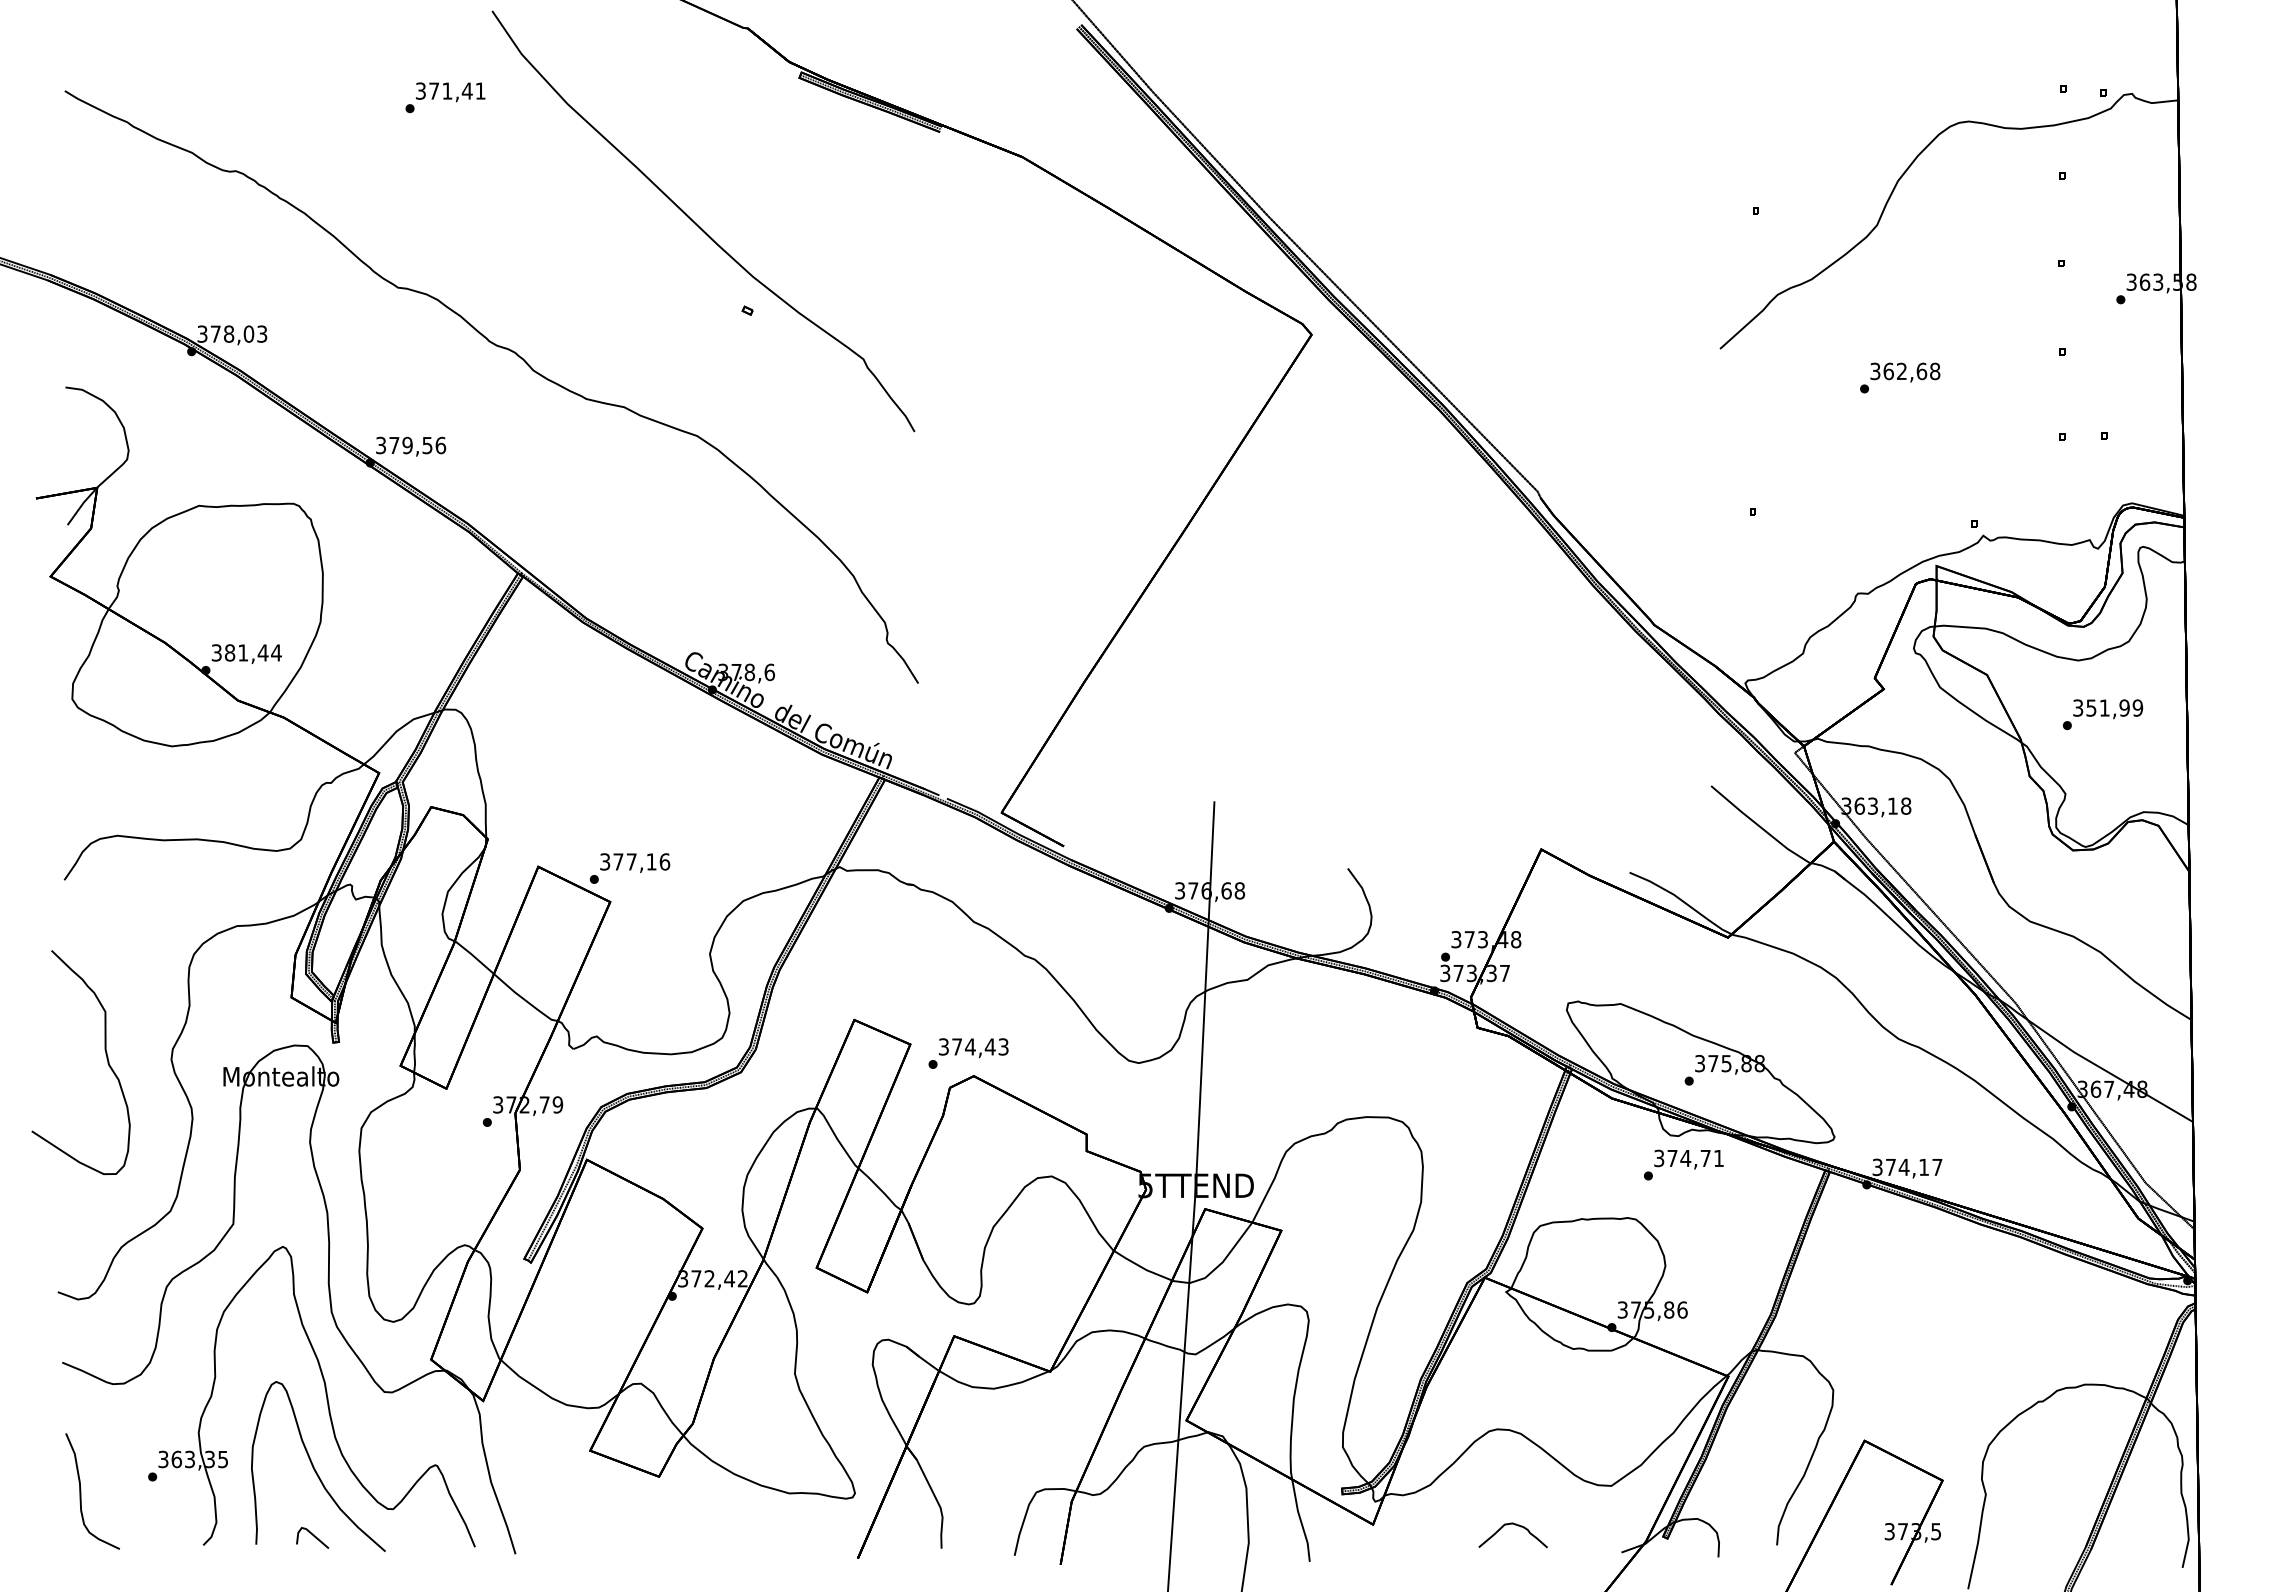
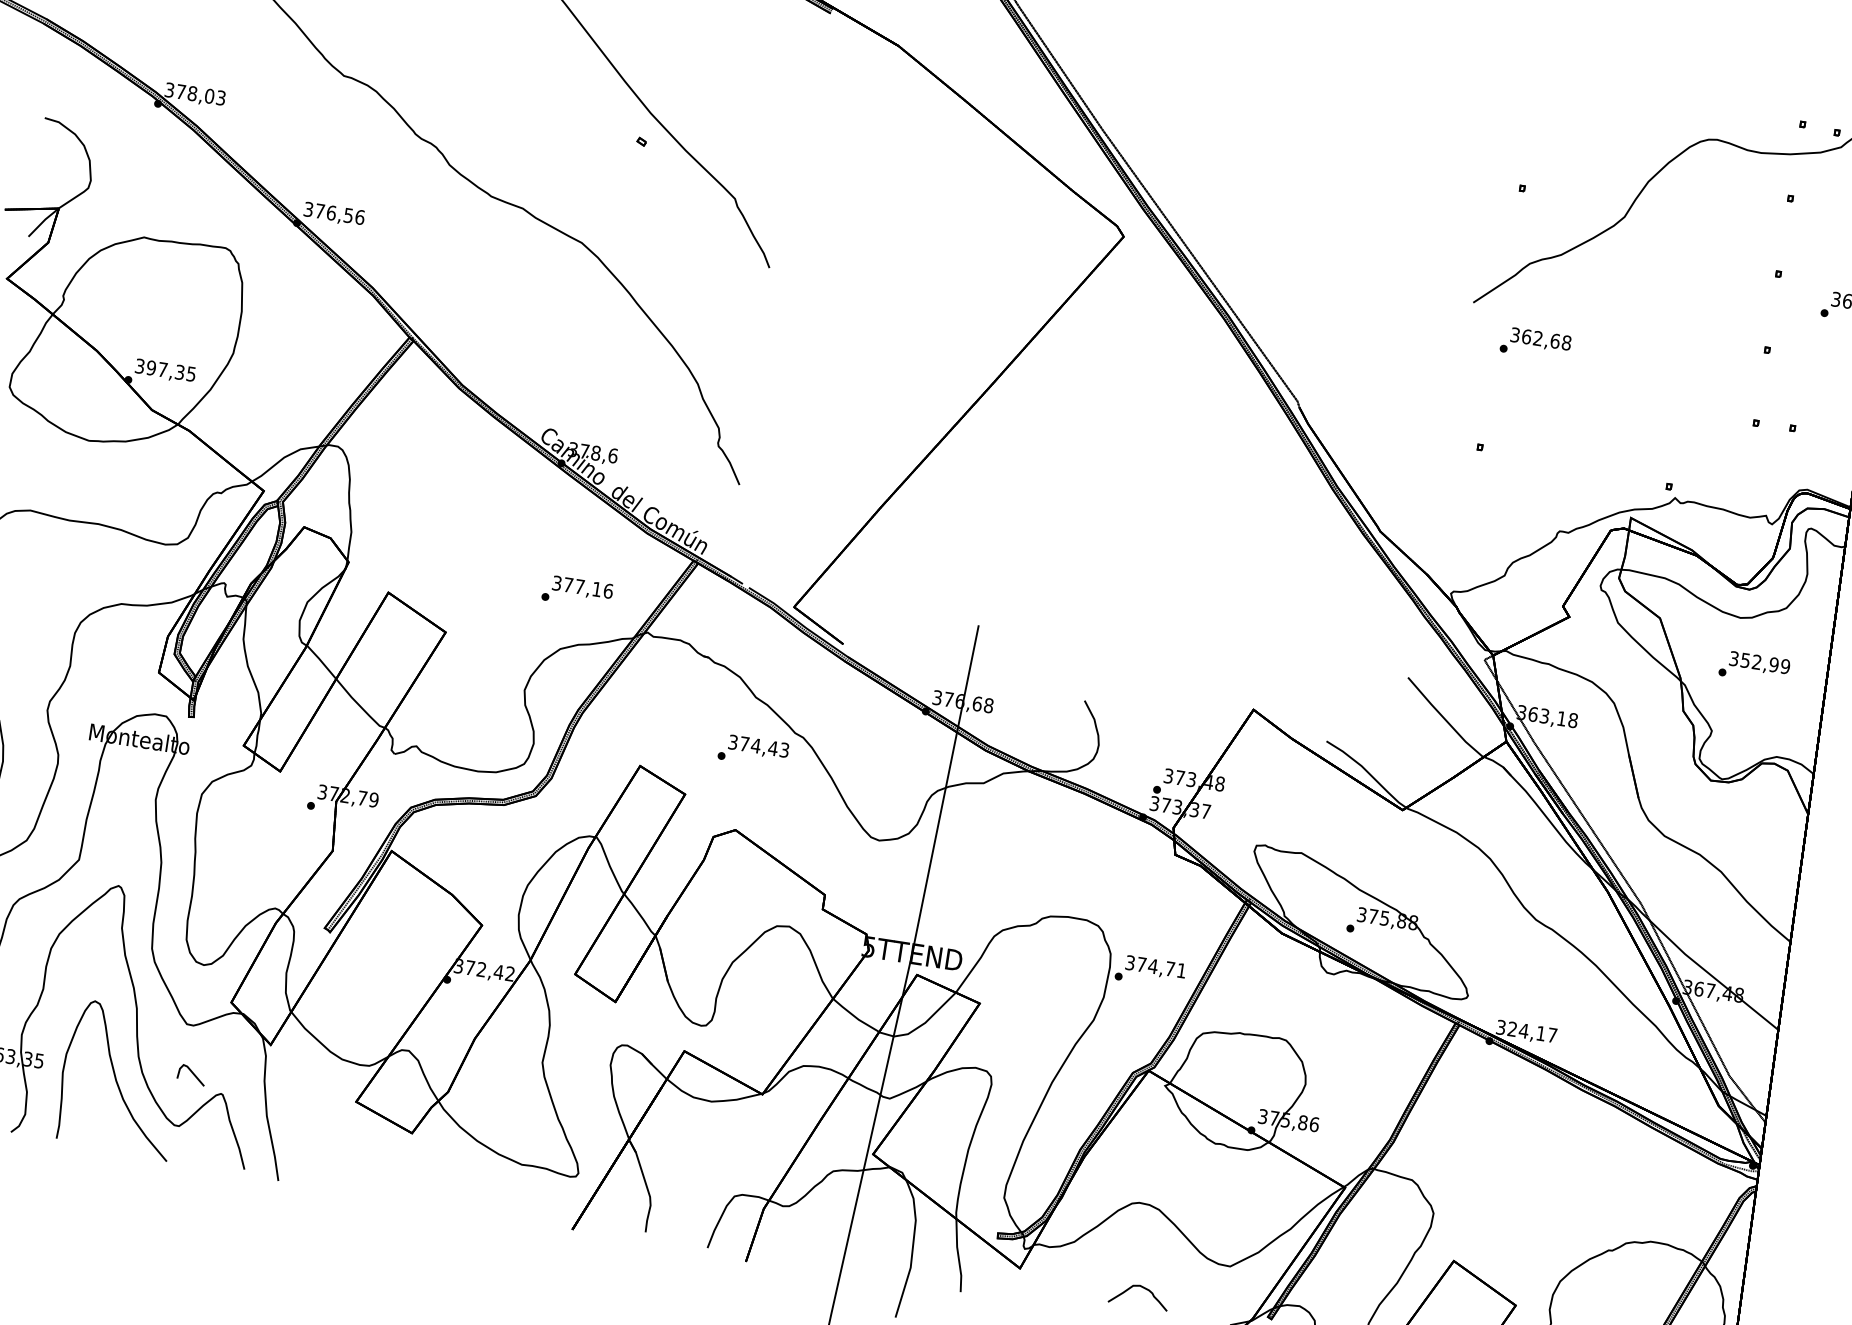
text: (1900, 377) -> (1536, 343), moved
text: (407, 445) -> (331, 212), 379,56 -> 376,56
text: (252, 652) -> (170, 370), 381,44 -> 397,35
text: (2104, 707) -> (1756, 661), 351,99 -> 352,99
text: (629, 868) -> (577, 592), moved
text: (968, 1053) -> (753, 751), moved
text: (1683, 1164) -> (1150, 971), moved
text: (1890, 1166) -> (1512, 1028), 374,17 -> 324,17
line: (313, 1536) -> (192, 1073), moved

